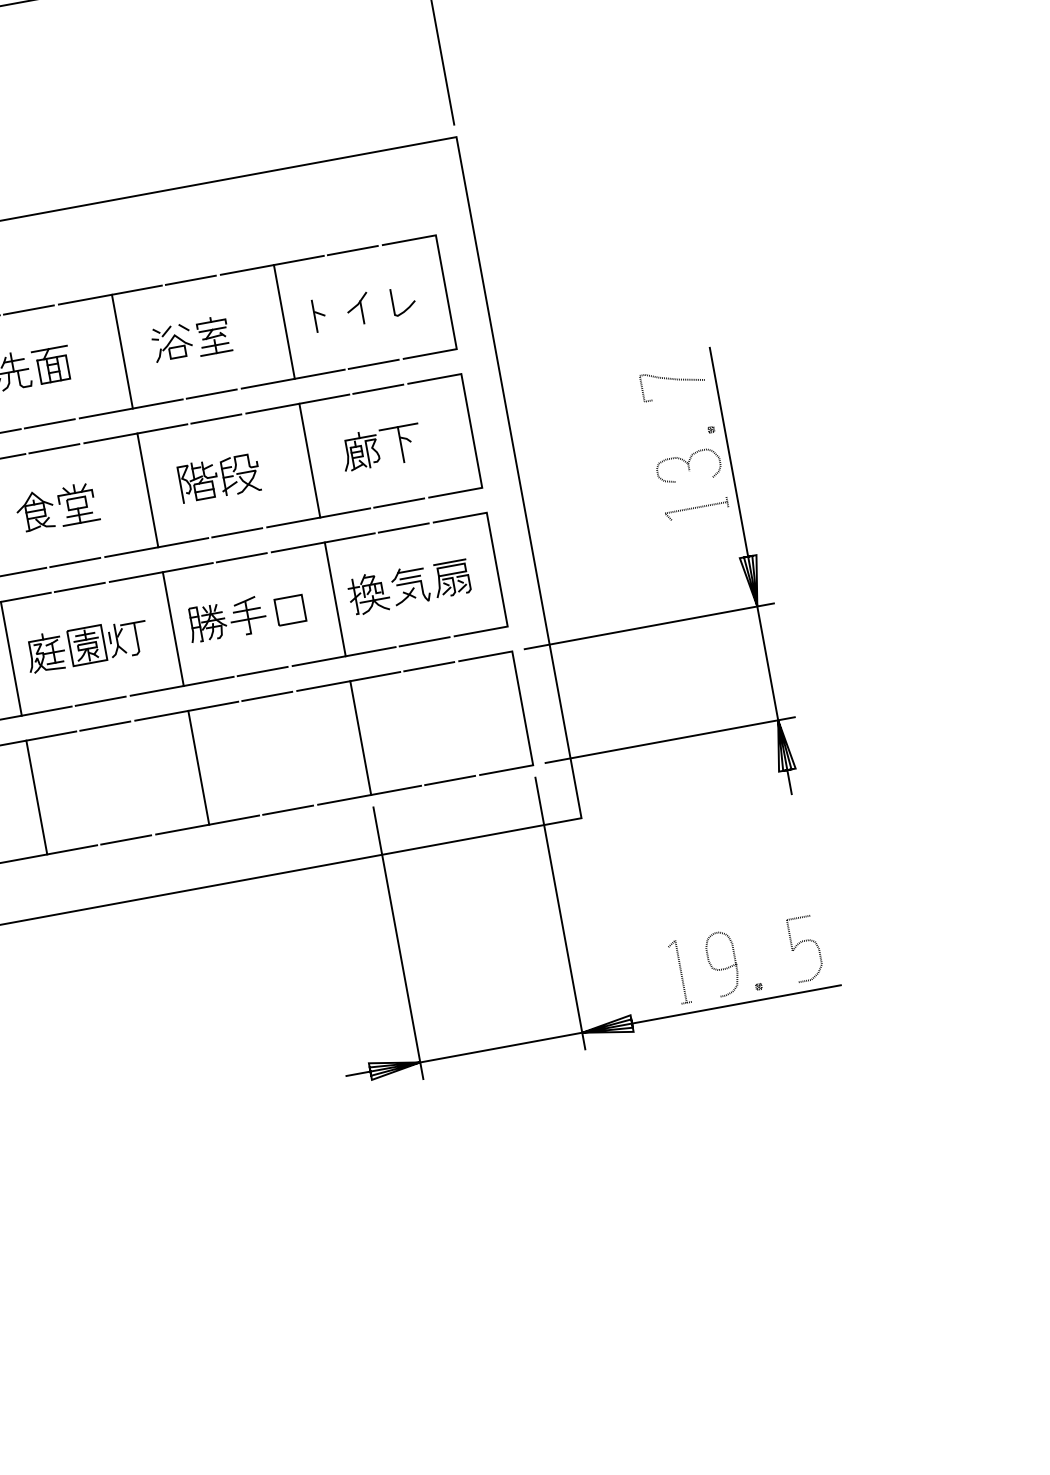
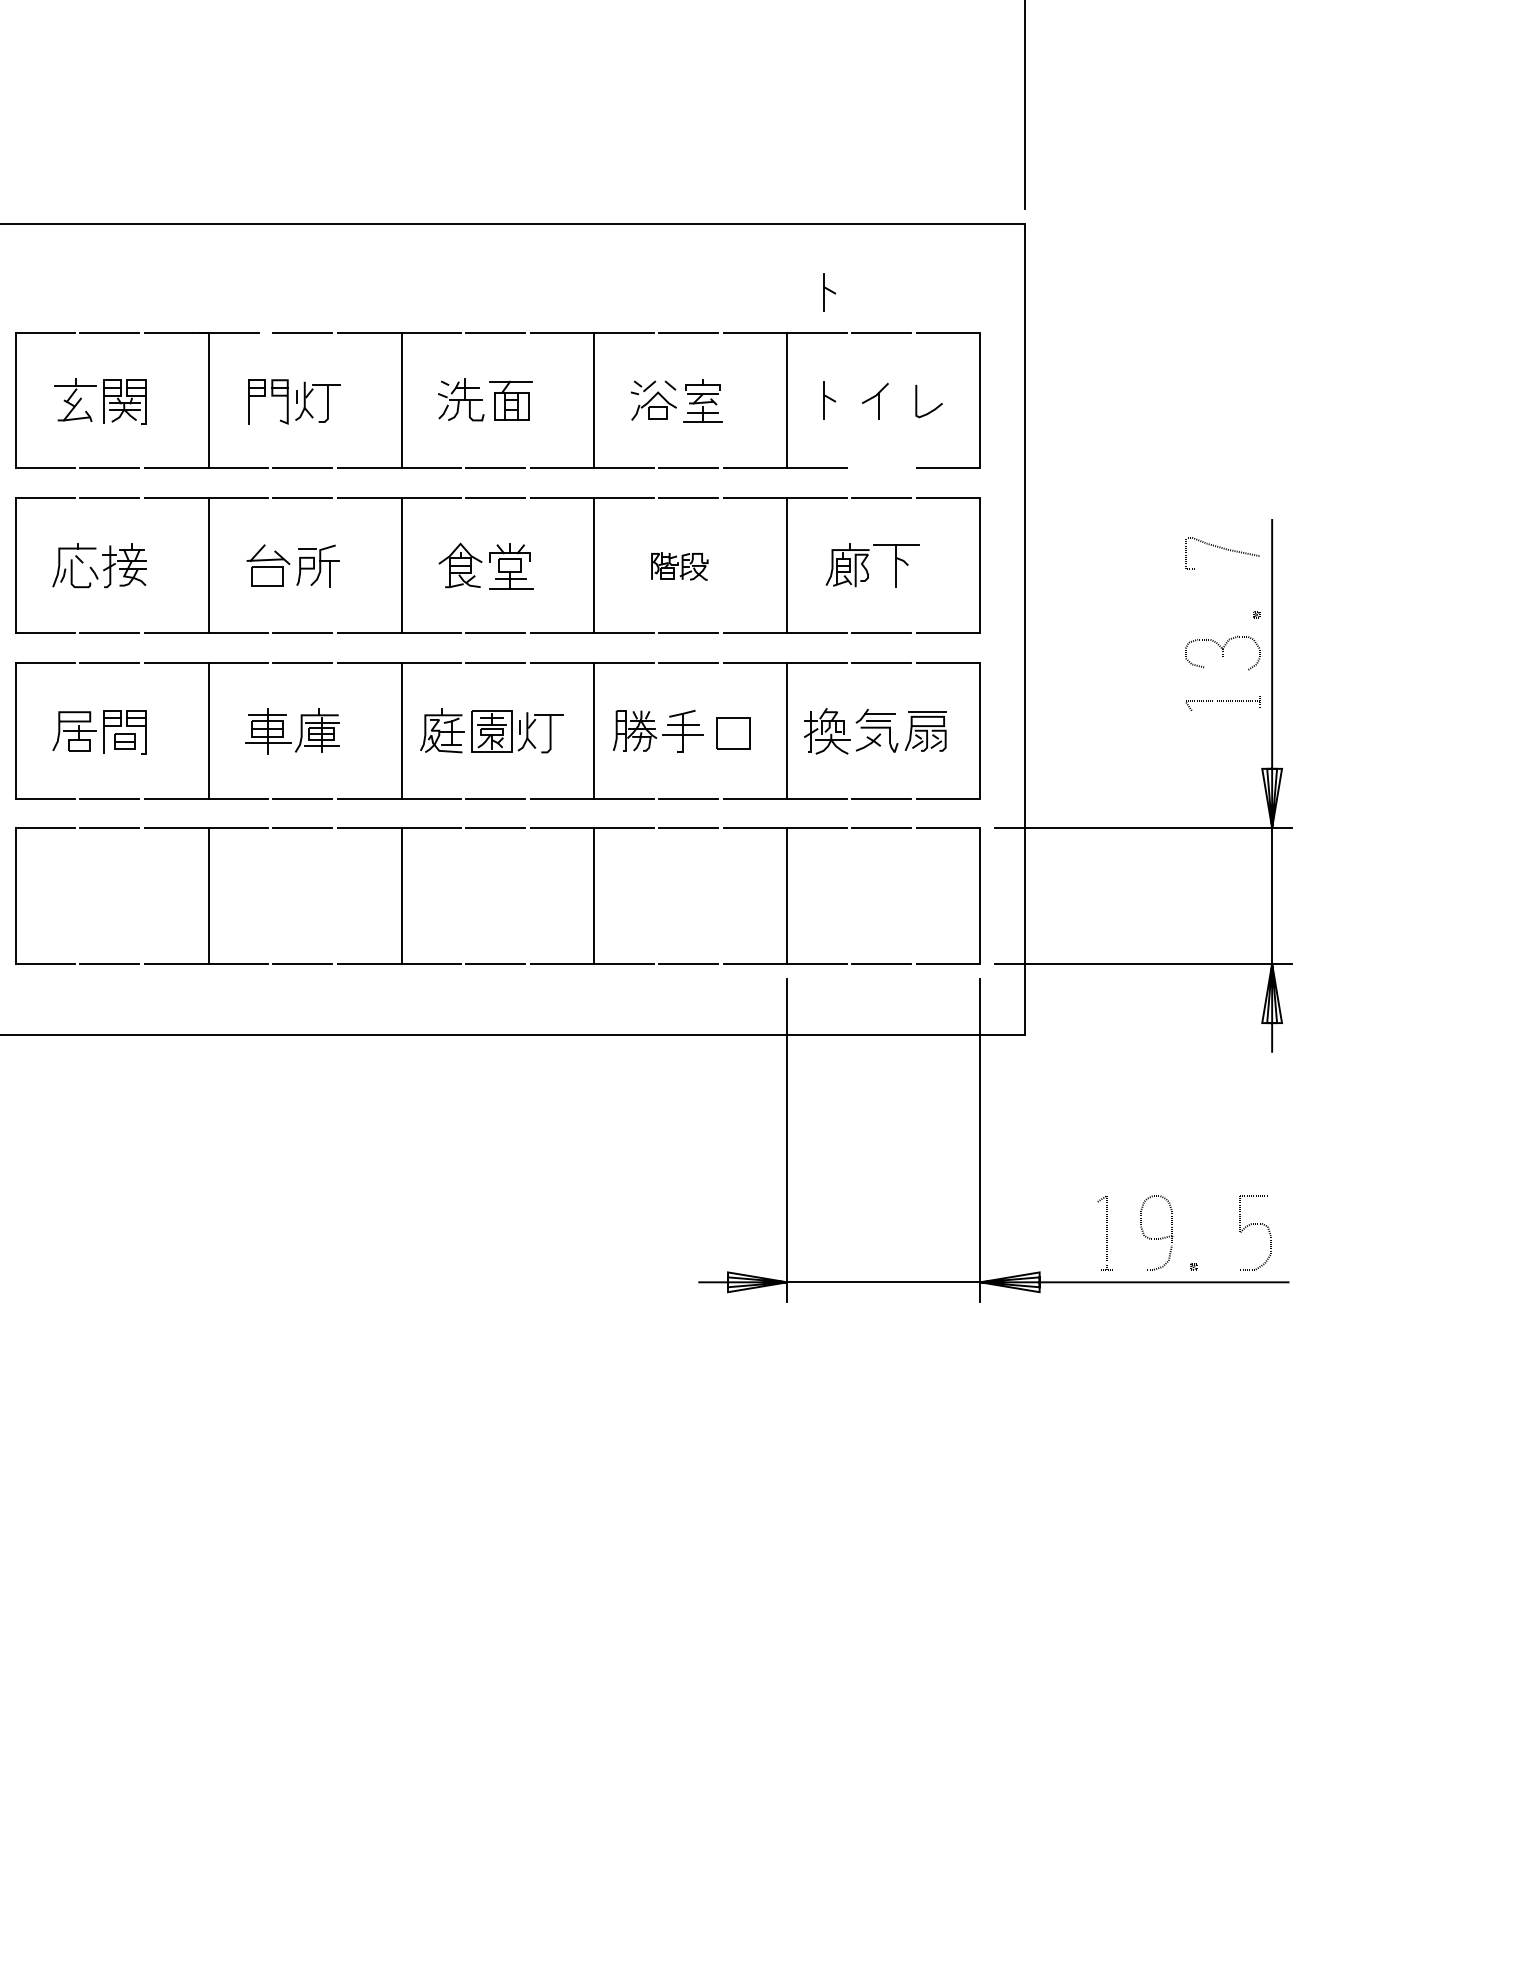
part: (303, 224) -> (829, 292), added
line: (373, 364) -> (881, 468), removed
part: (219, 478) -> (679, 566), size x0.6

